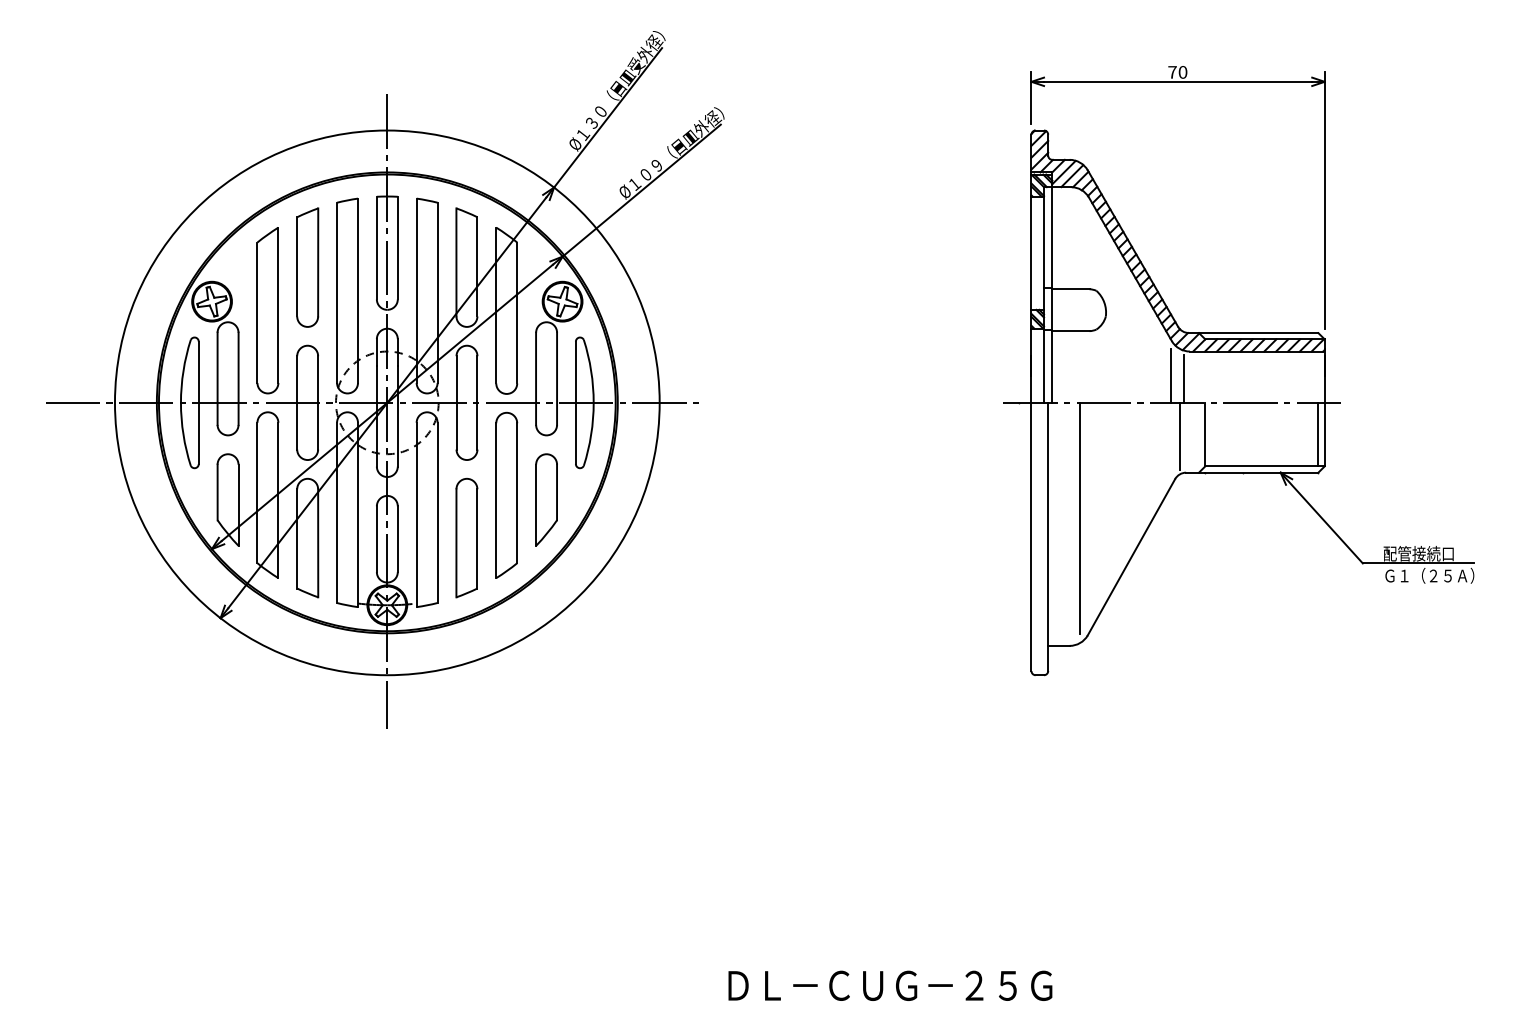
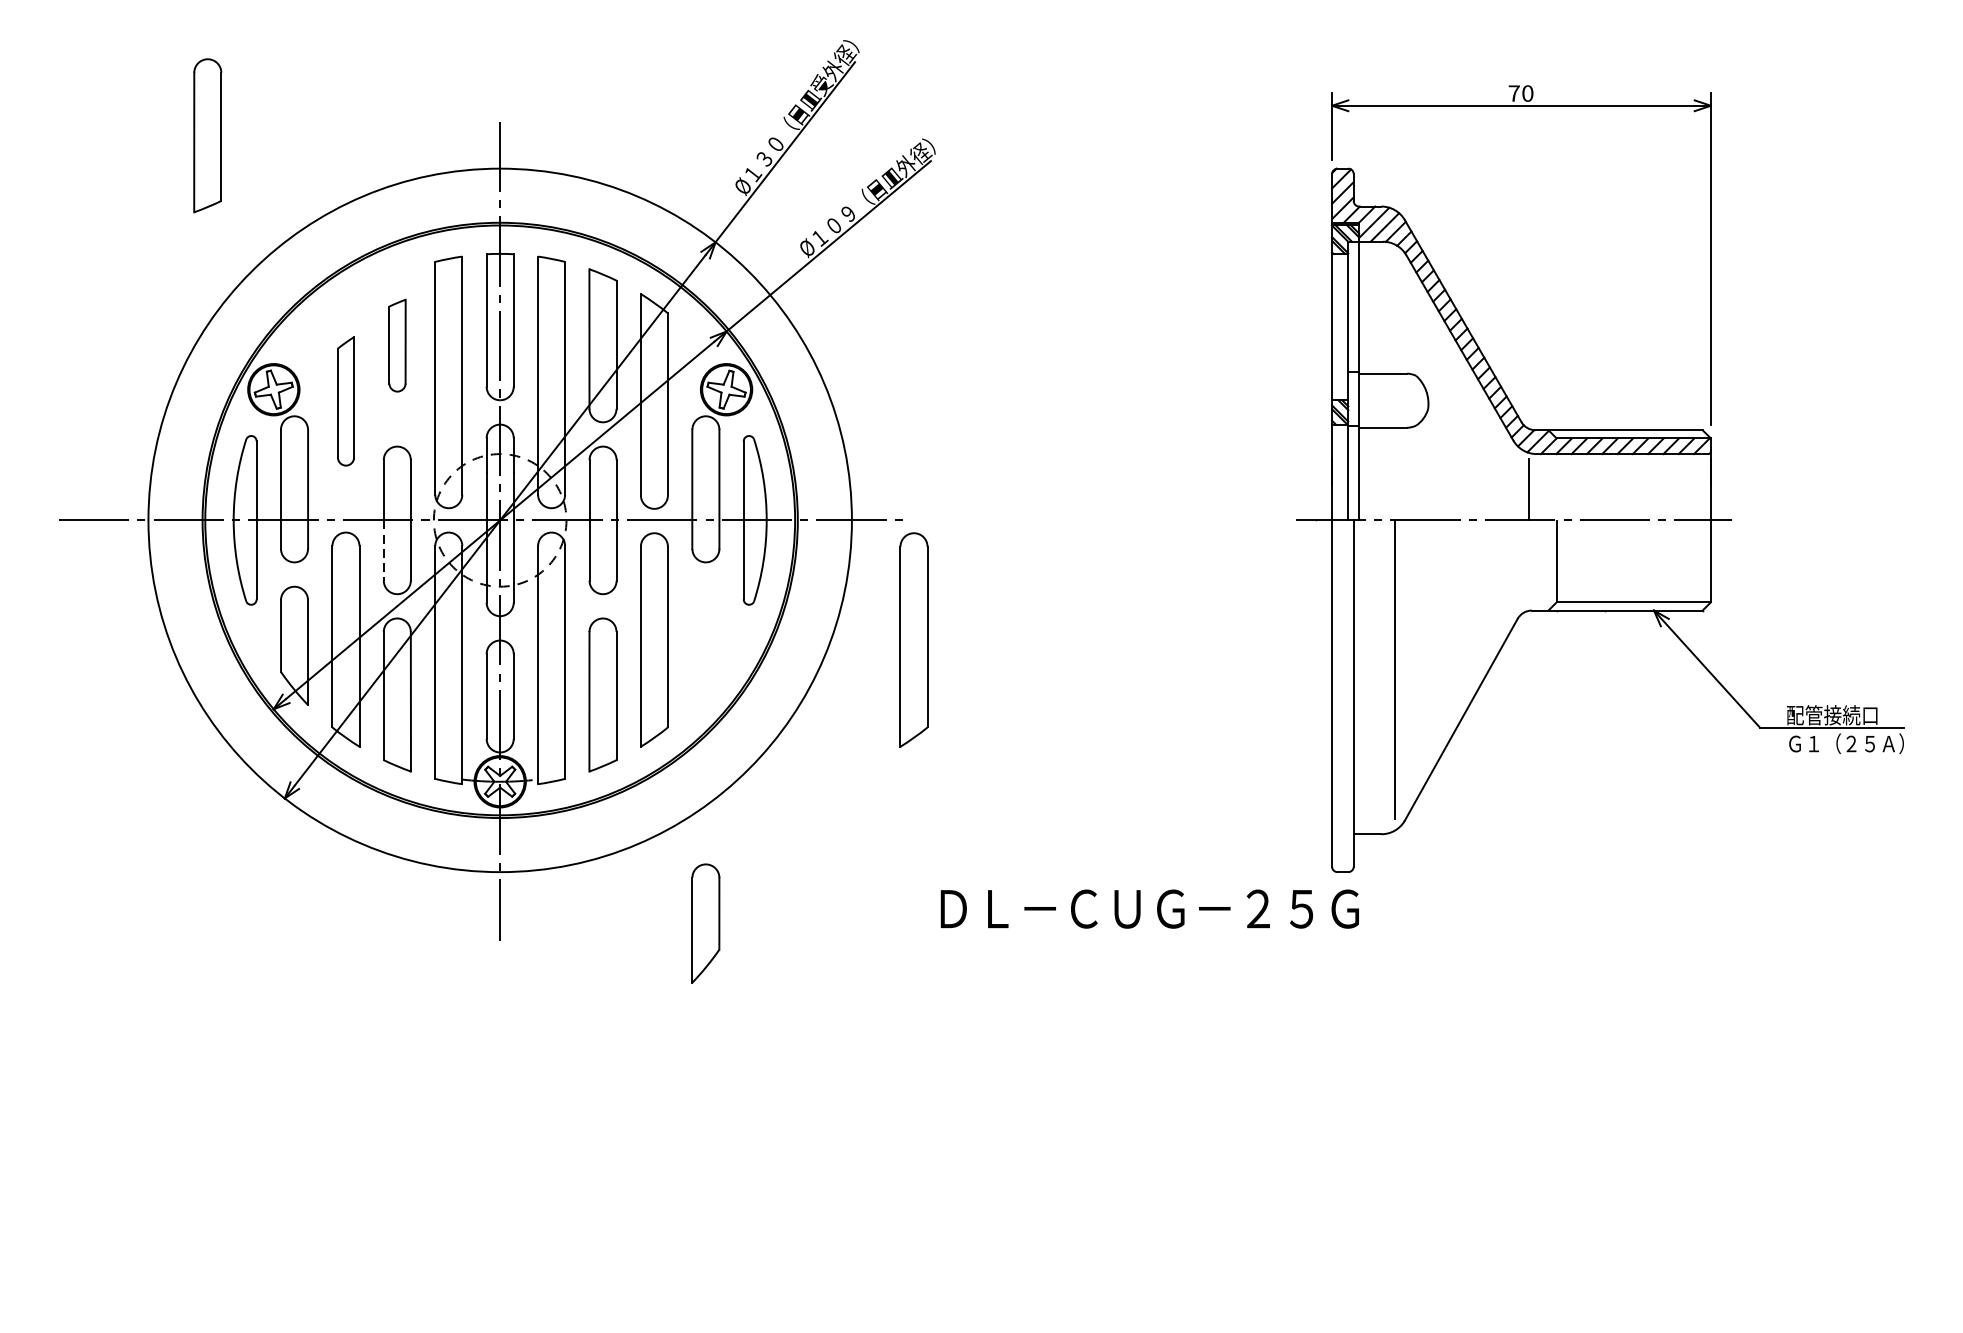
part: (160, 104) -> (207, 135), added
part: (307, 267) -> (397, 345), size x0.6
part: (267, 310) -> (345, 401), size x0.6
line: (1170, 375) -> (1511, 485), removed
line: (297, 426) -> (384, 550), solid -> dashed
line: (1318, 434) -> (1702, 561), removed
line: (1179, 435) -> (1523, 562), removed
part: (707, 494) -> (913, 638), added
part: (546, 499) -> (705, 922), moved
text: (890, 985) -> (1150, 908), moved

